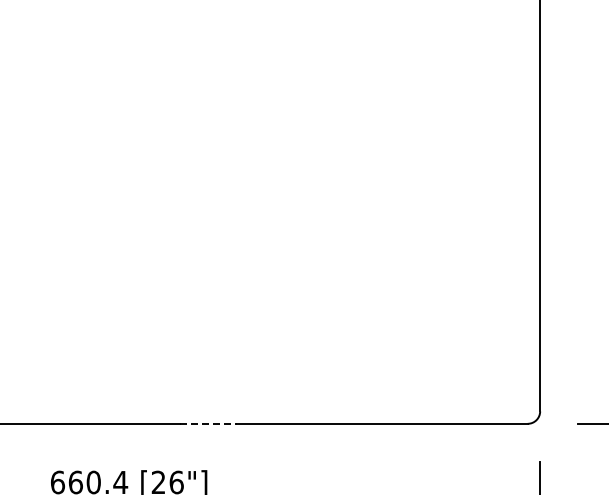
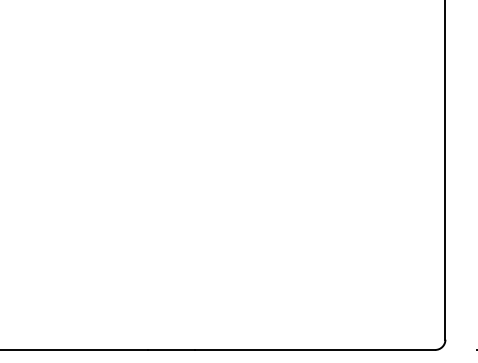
line: (208, 423) -> (171, 349), dashed -> solid

